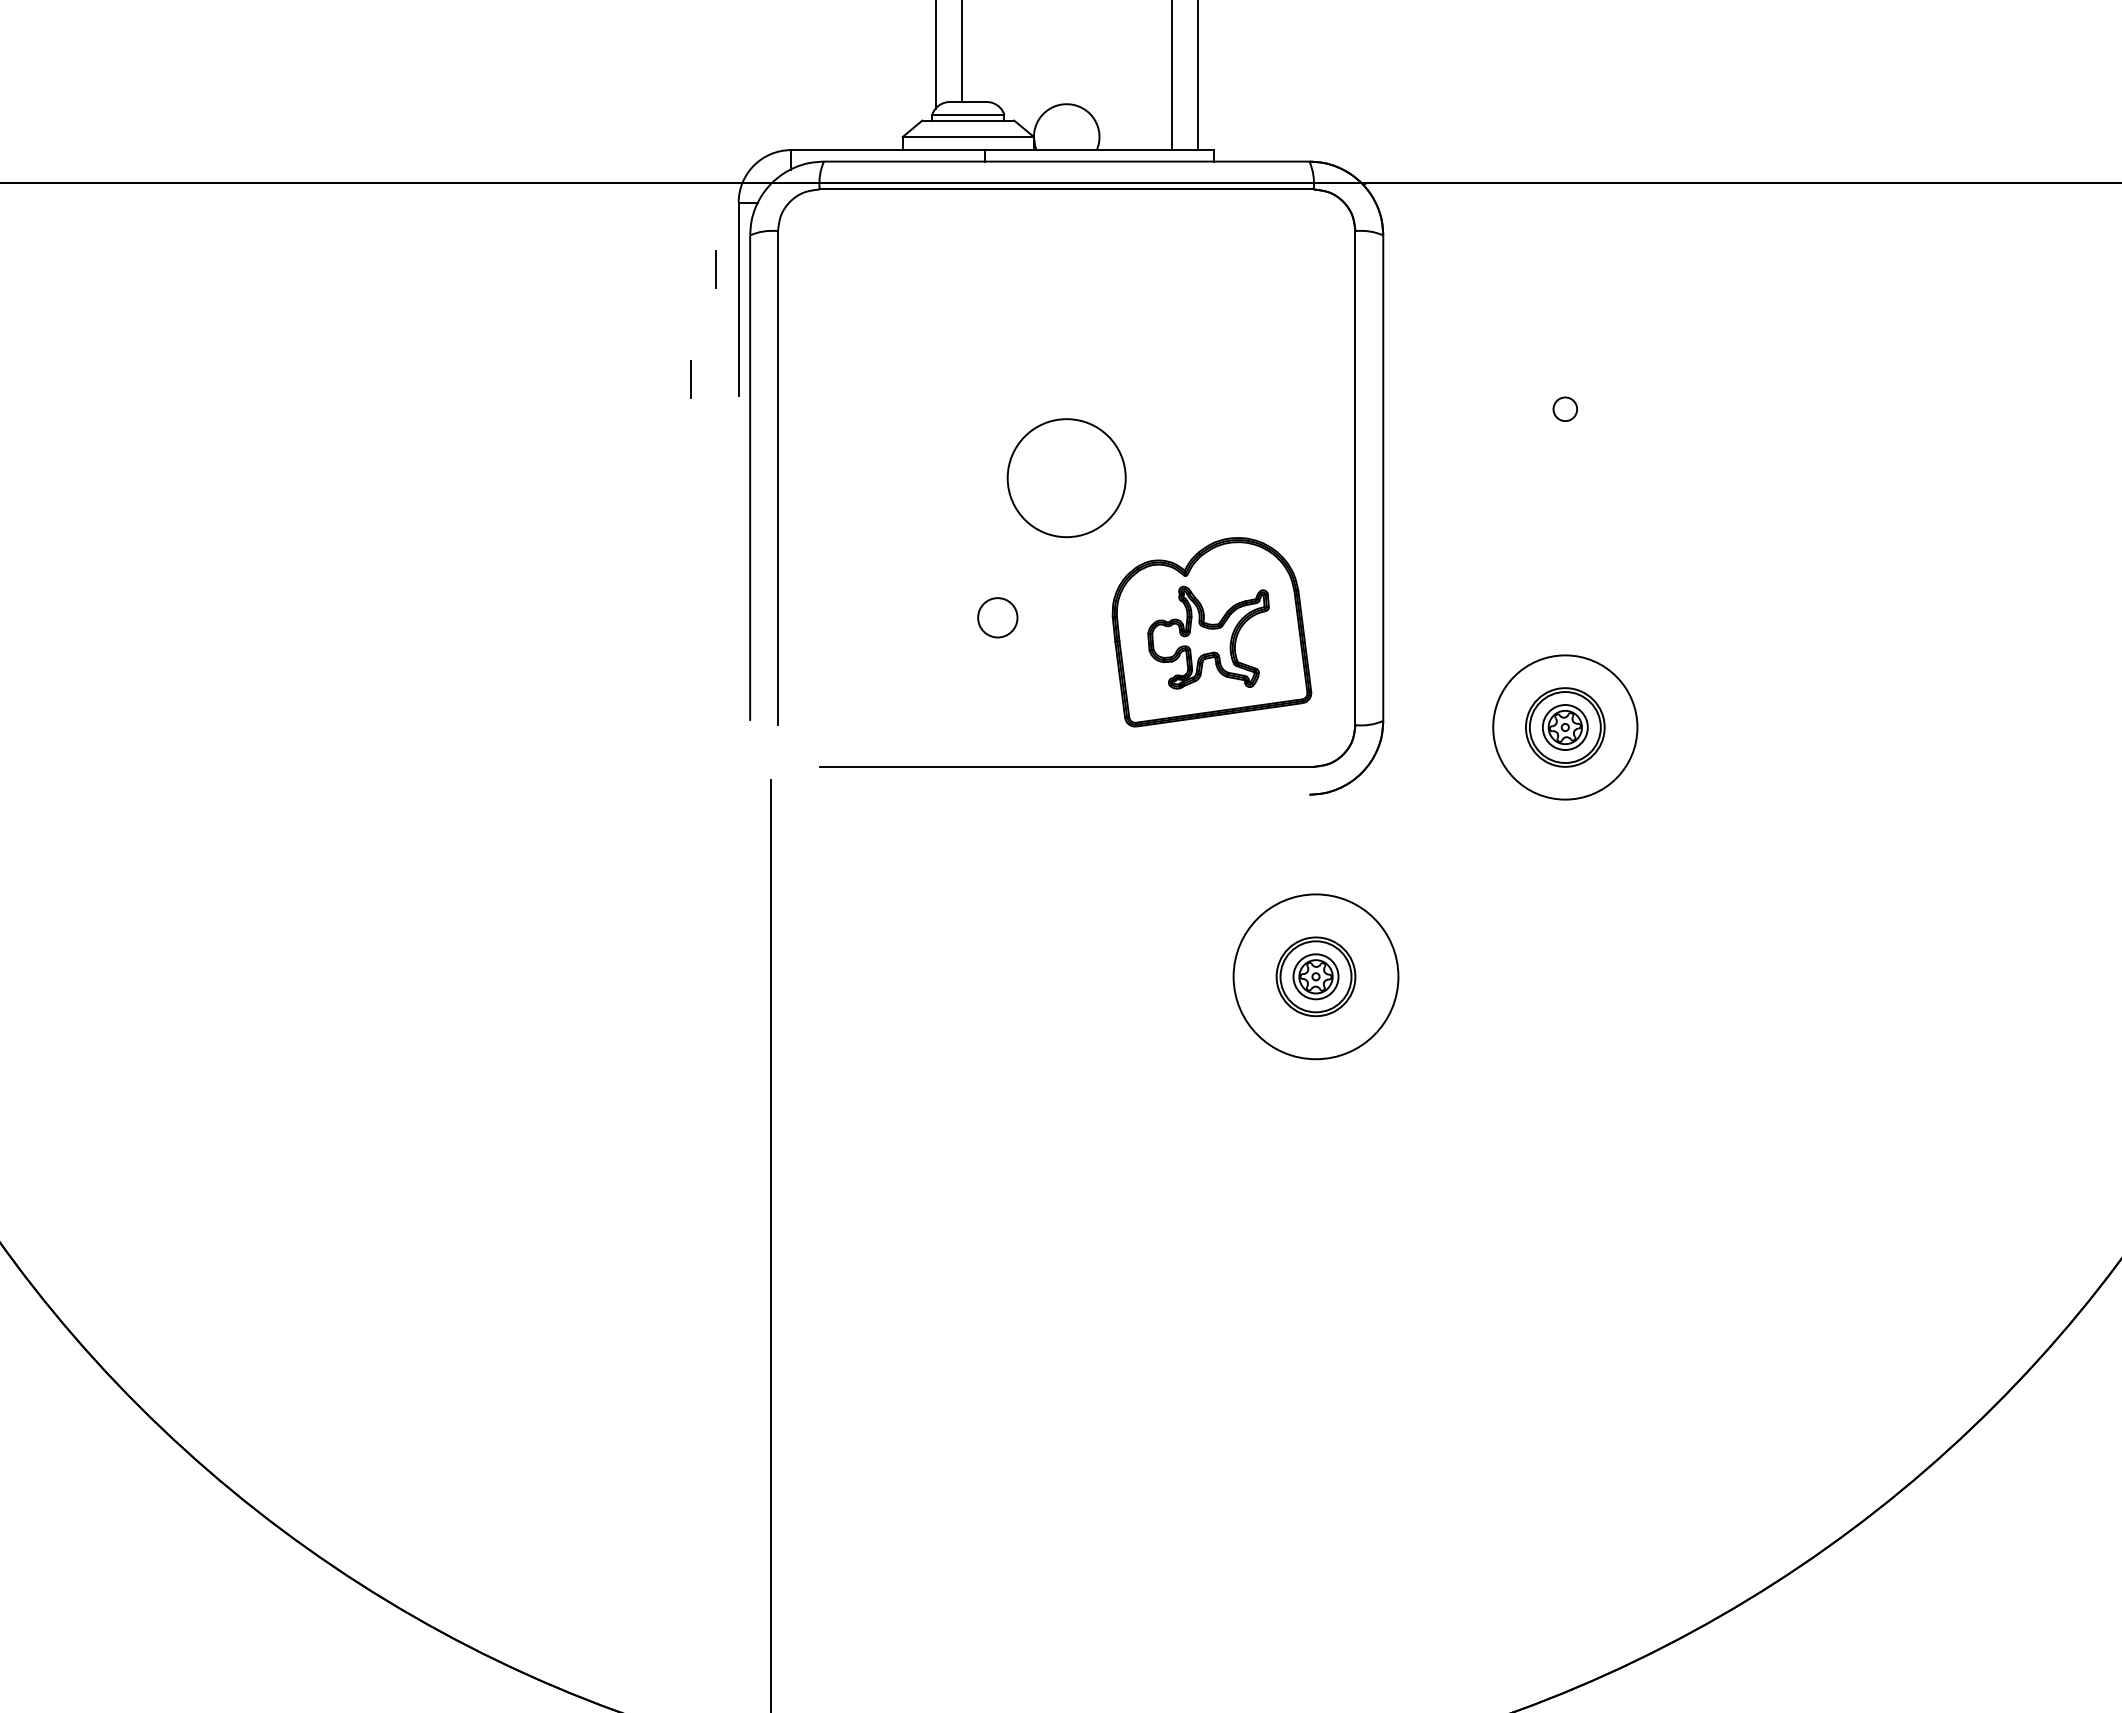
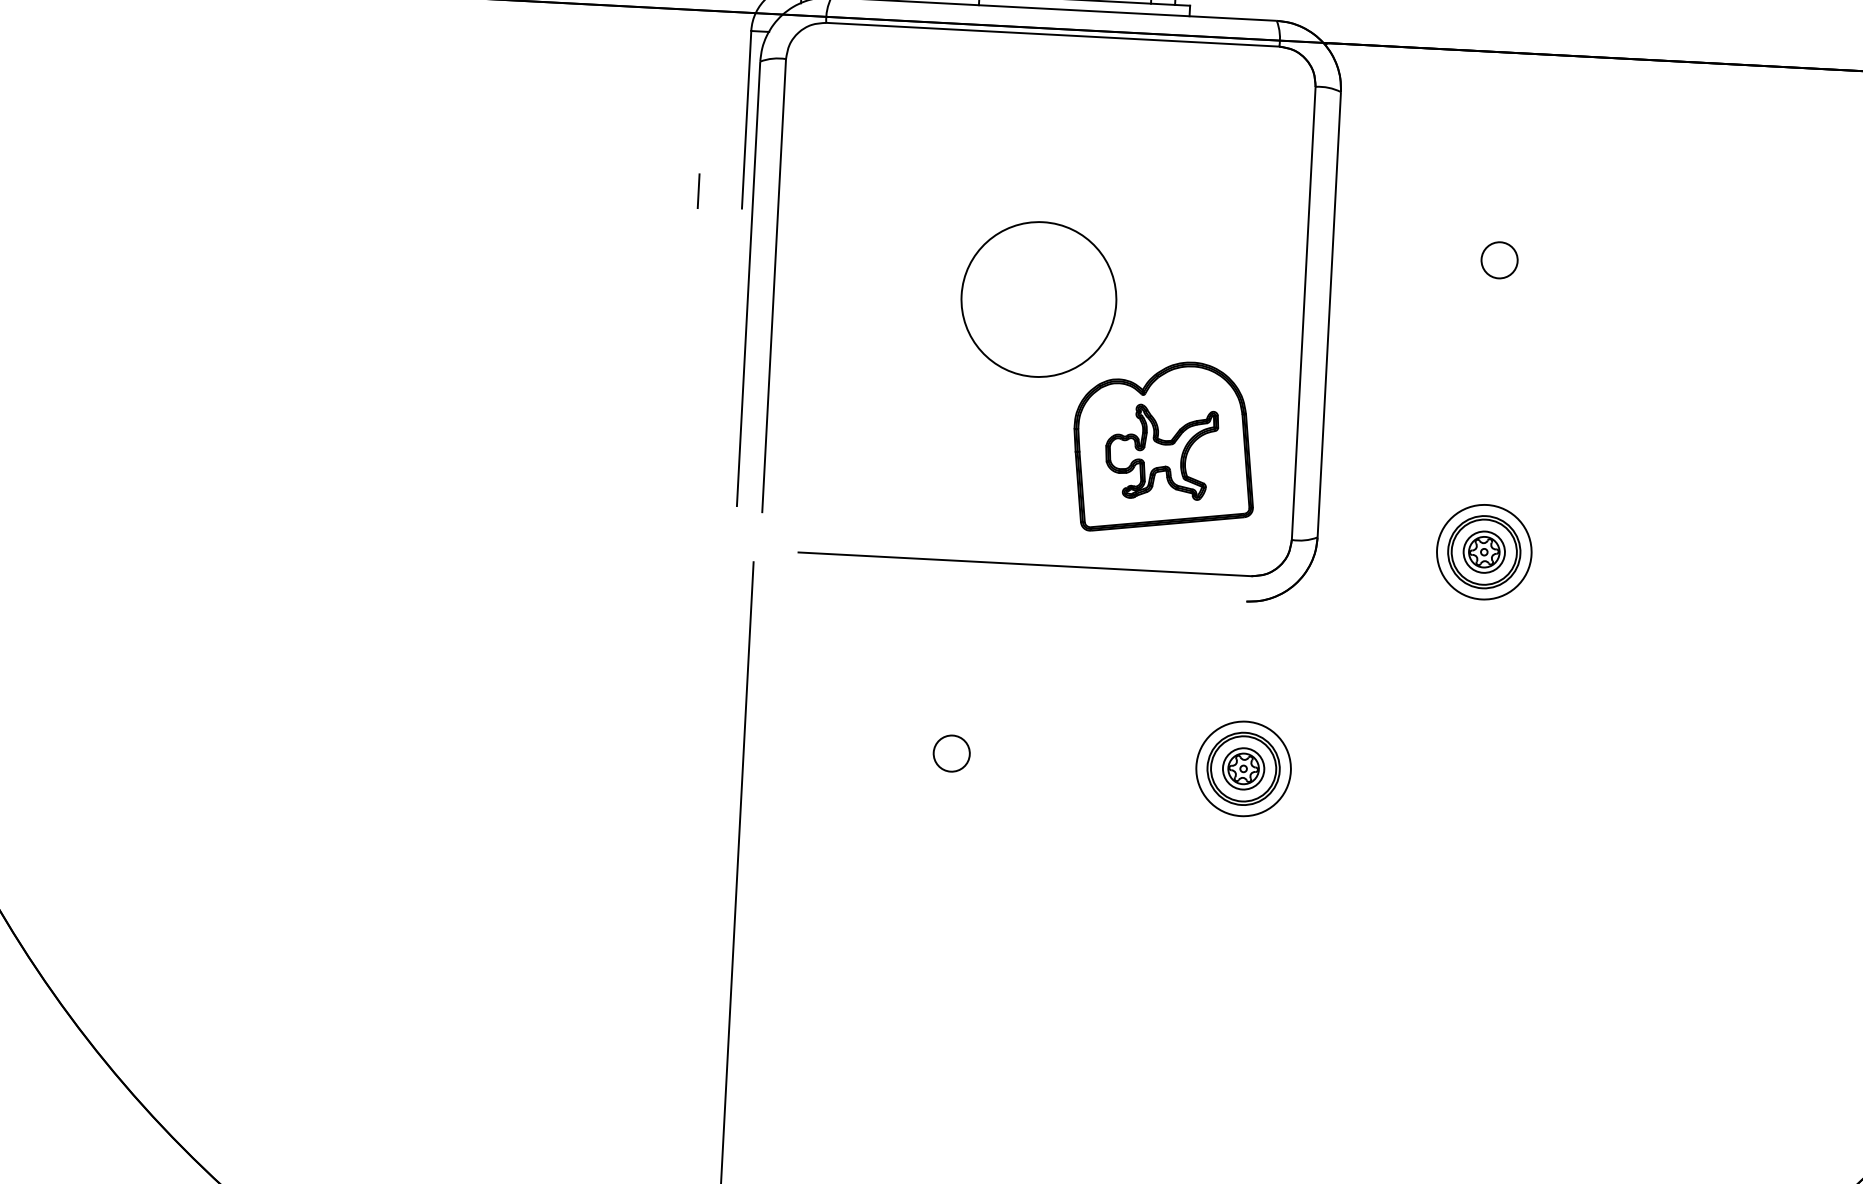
line: (715, 269) -> (726, 91), removed
circle: (1565, 408) -> (1499, 259), size x1.67
circle: (1066, 477) -> (1038, 298), size x1.43
circle: (997, 617) -> (951, 753), moved
circle: (1564, 727) -> (1483, 552), size x0.71
circle: (1315, 976) -> (1243, 768), size x0.62

